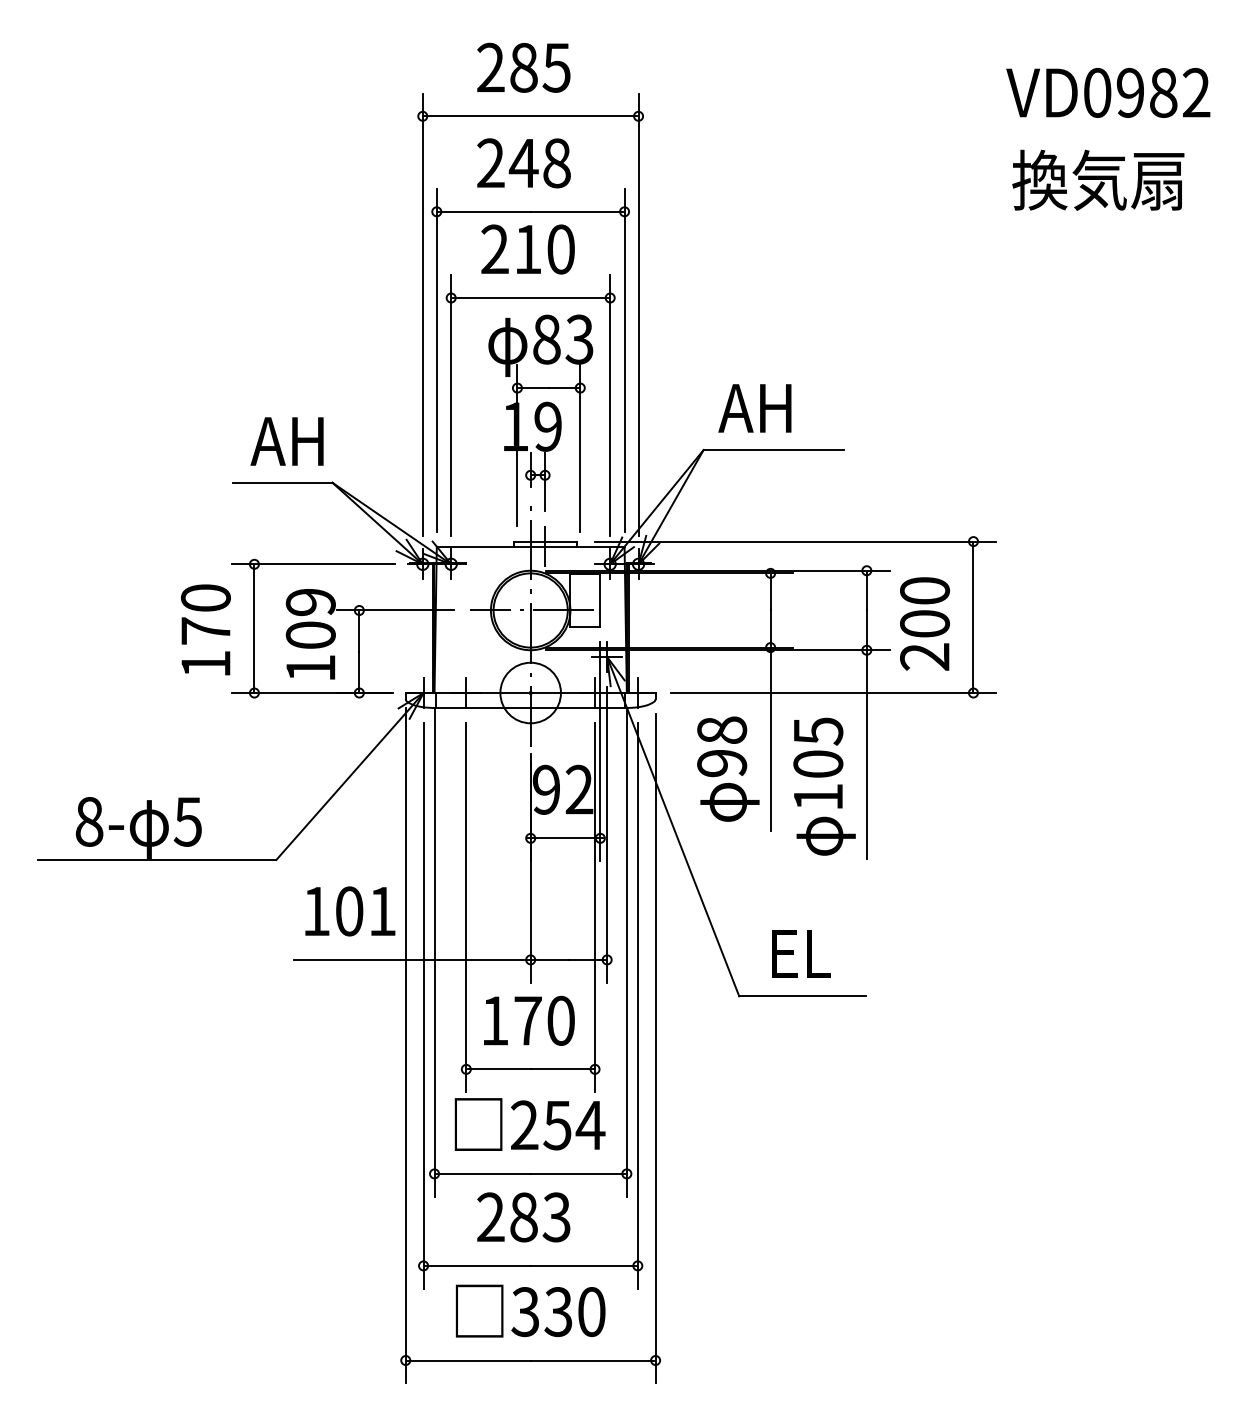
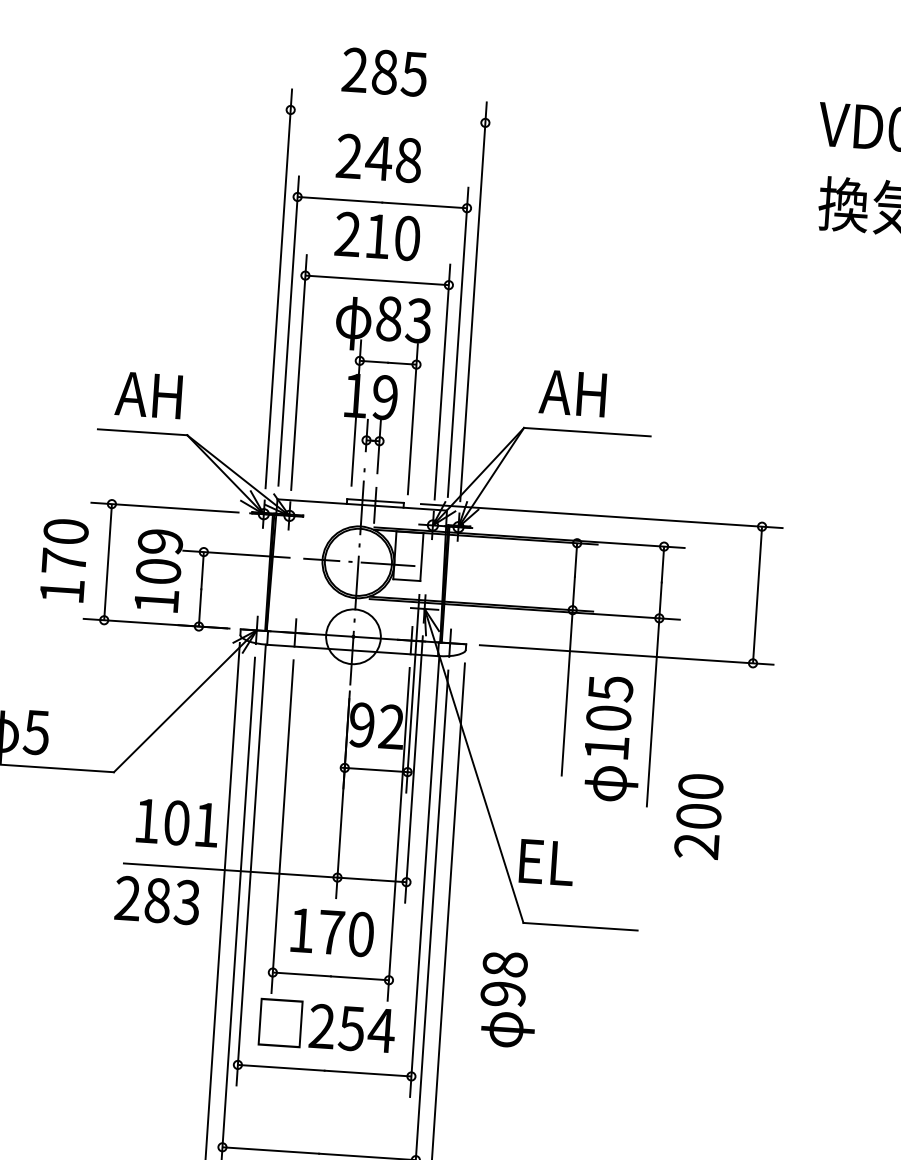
line: (530, 116) -> (387, 116), removed
text: (924, 623) -> (698, 816), moved
text: (728, 768) -> (508, 999), moved
text: (801, 953) -> (546, 862), moved
text: (523, 1217) -> (157, 900), moved

